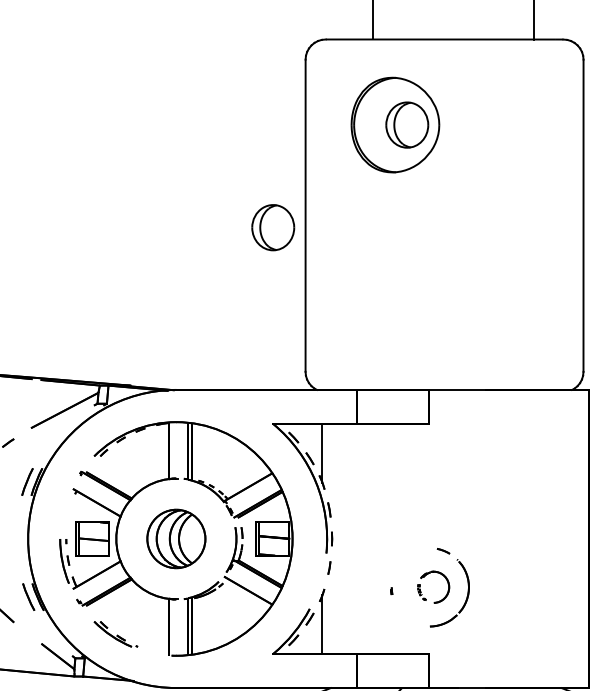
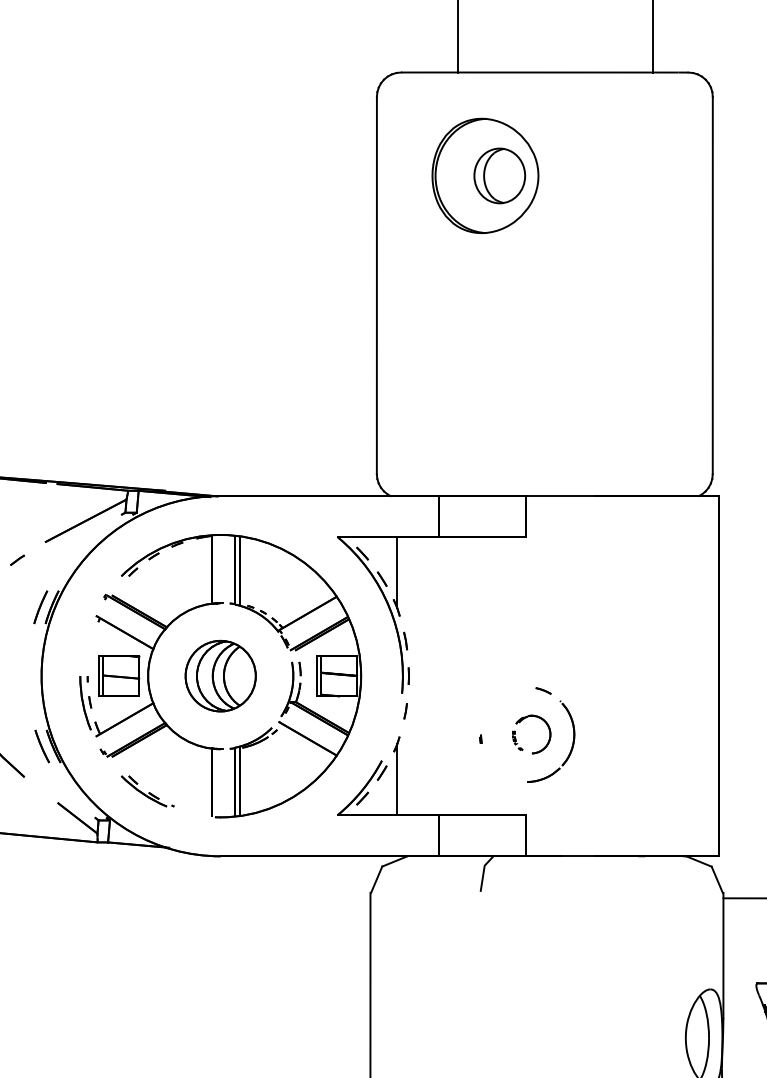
part: (273, 227) -> (337, 299), removed

